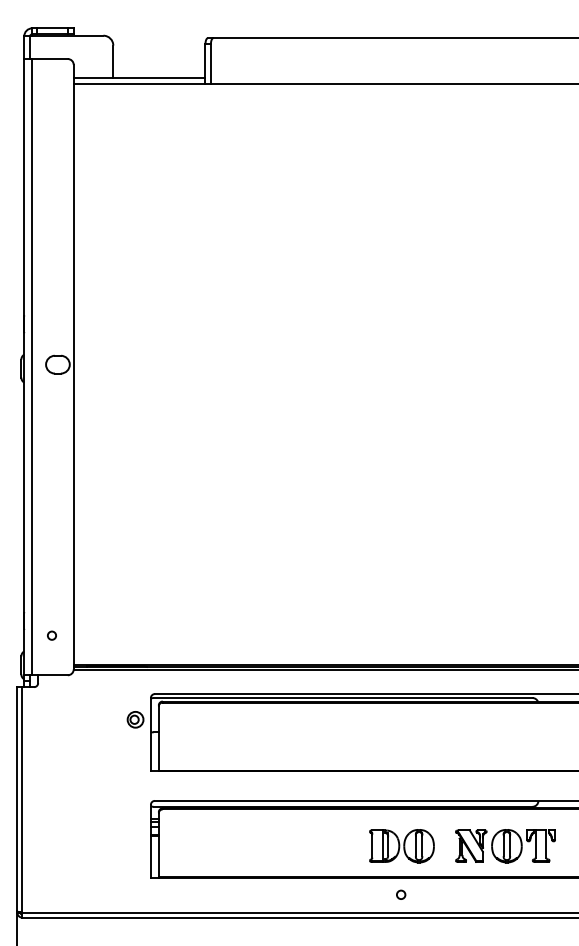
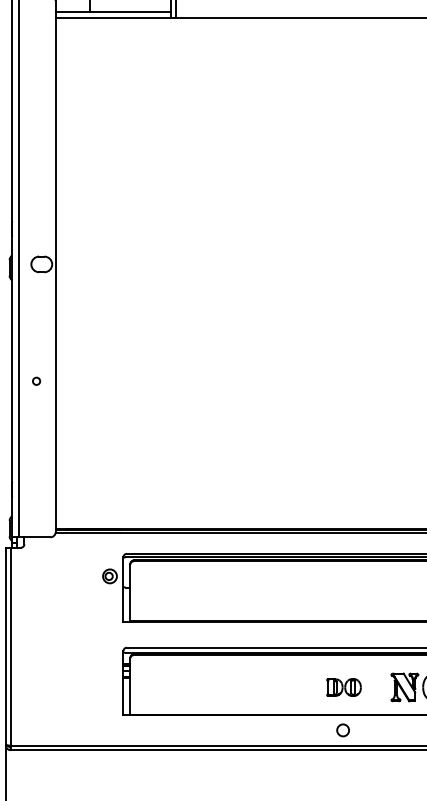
circle: (51, 635) -> (36, 381), moved
part: (401, 846) -> (343, 687), size x0.6
circle: (401, 894) -> (343, 729), size x1.6

